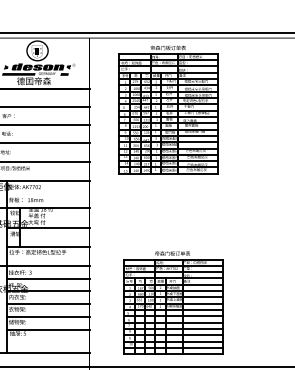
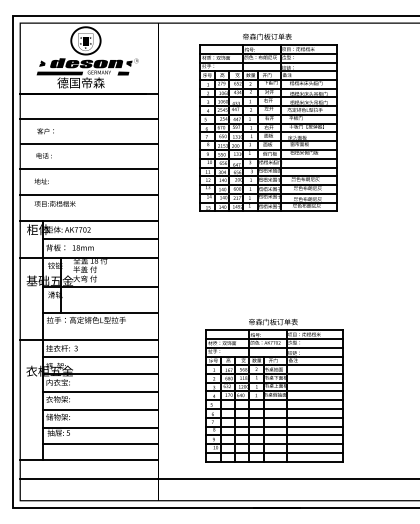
line: (48, 194) -> (100, 239), added
line: (48, 341) -> (100, 443), added

